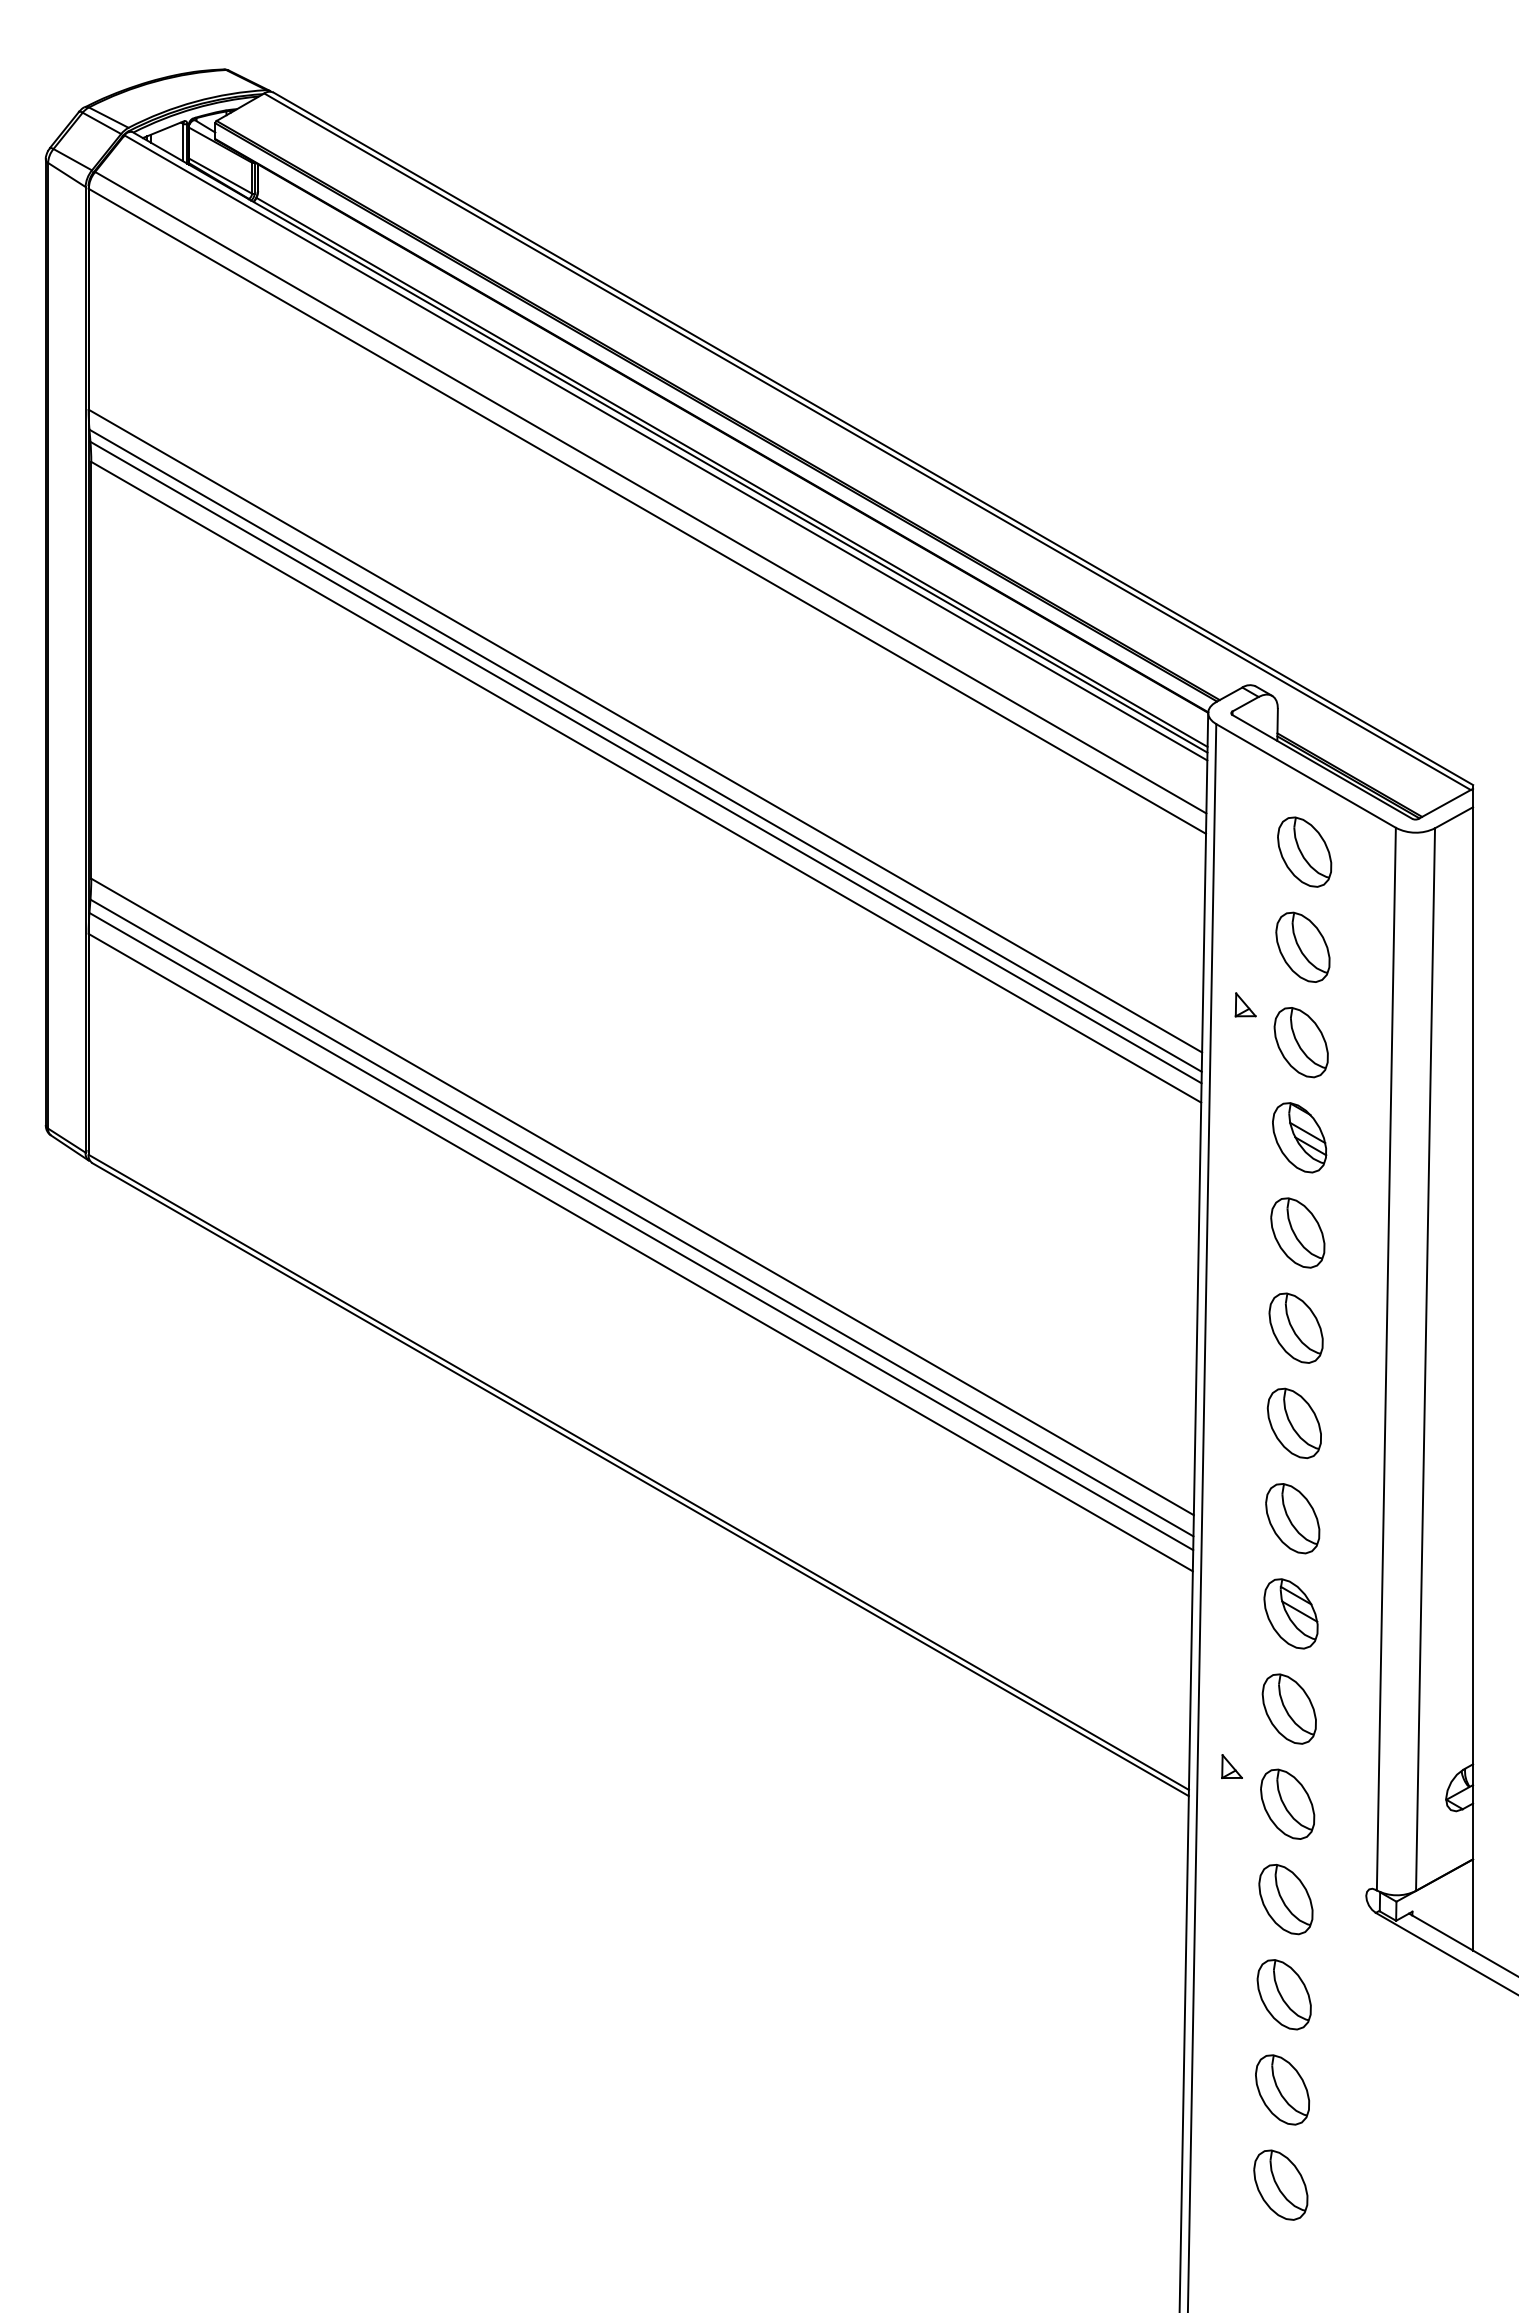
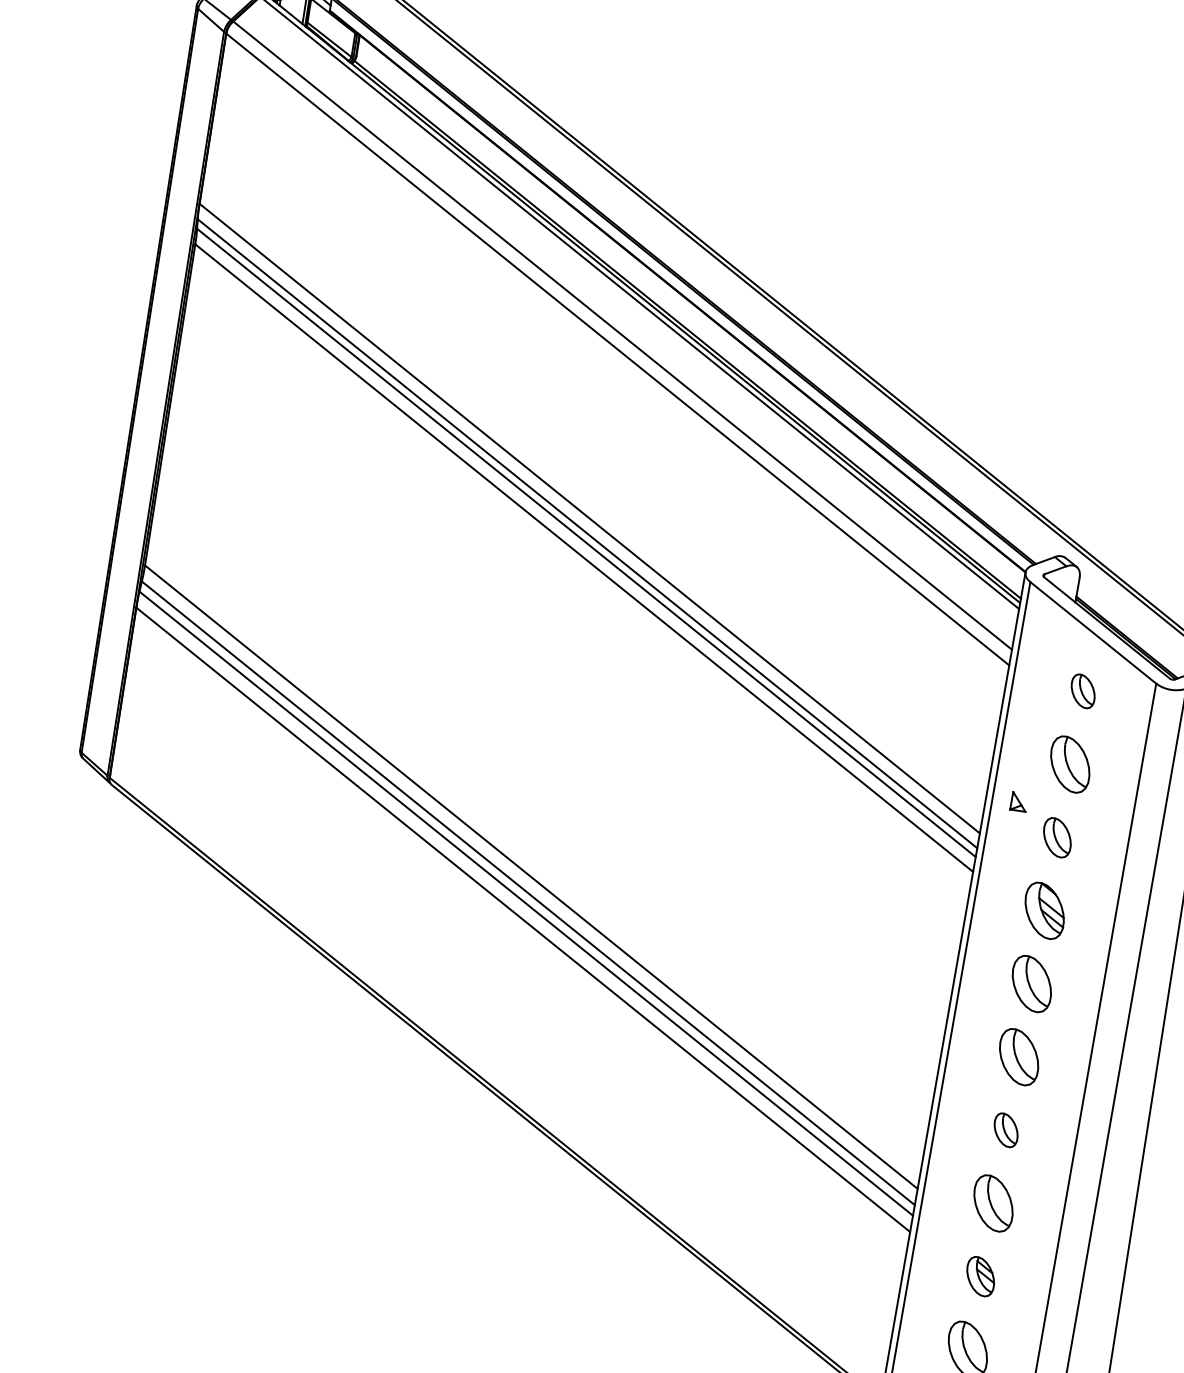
part: (1304, 851) -> (1083, 690), size x0.6
part: (1300, 1042) -> (1056, 837), size x0.7
part: (1293, 1423) -> (1005, 1130), size x0.6
part: (1290, 1613) -> (980, 1276), size x0.7

